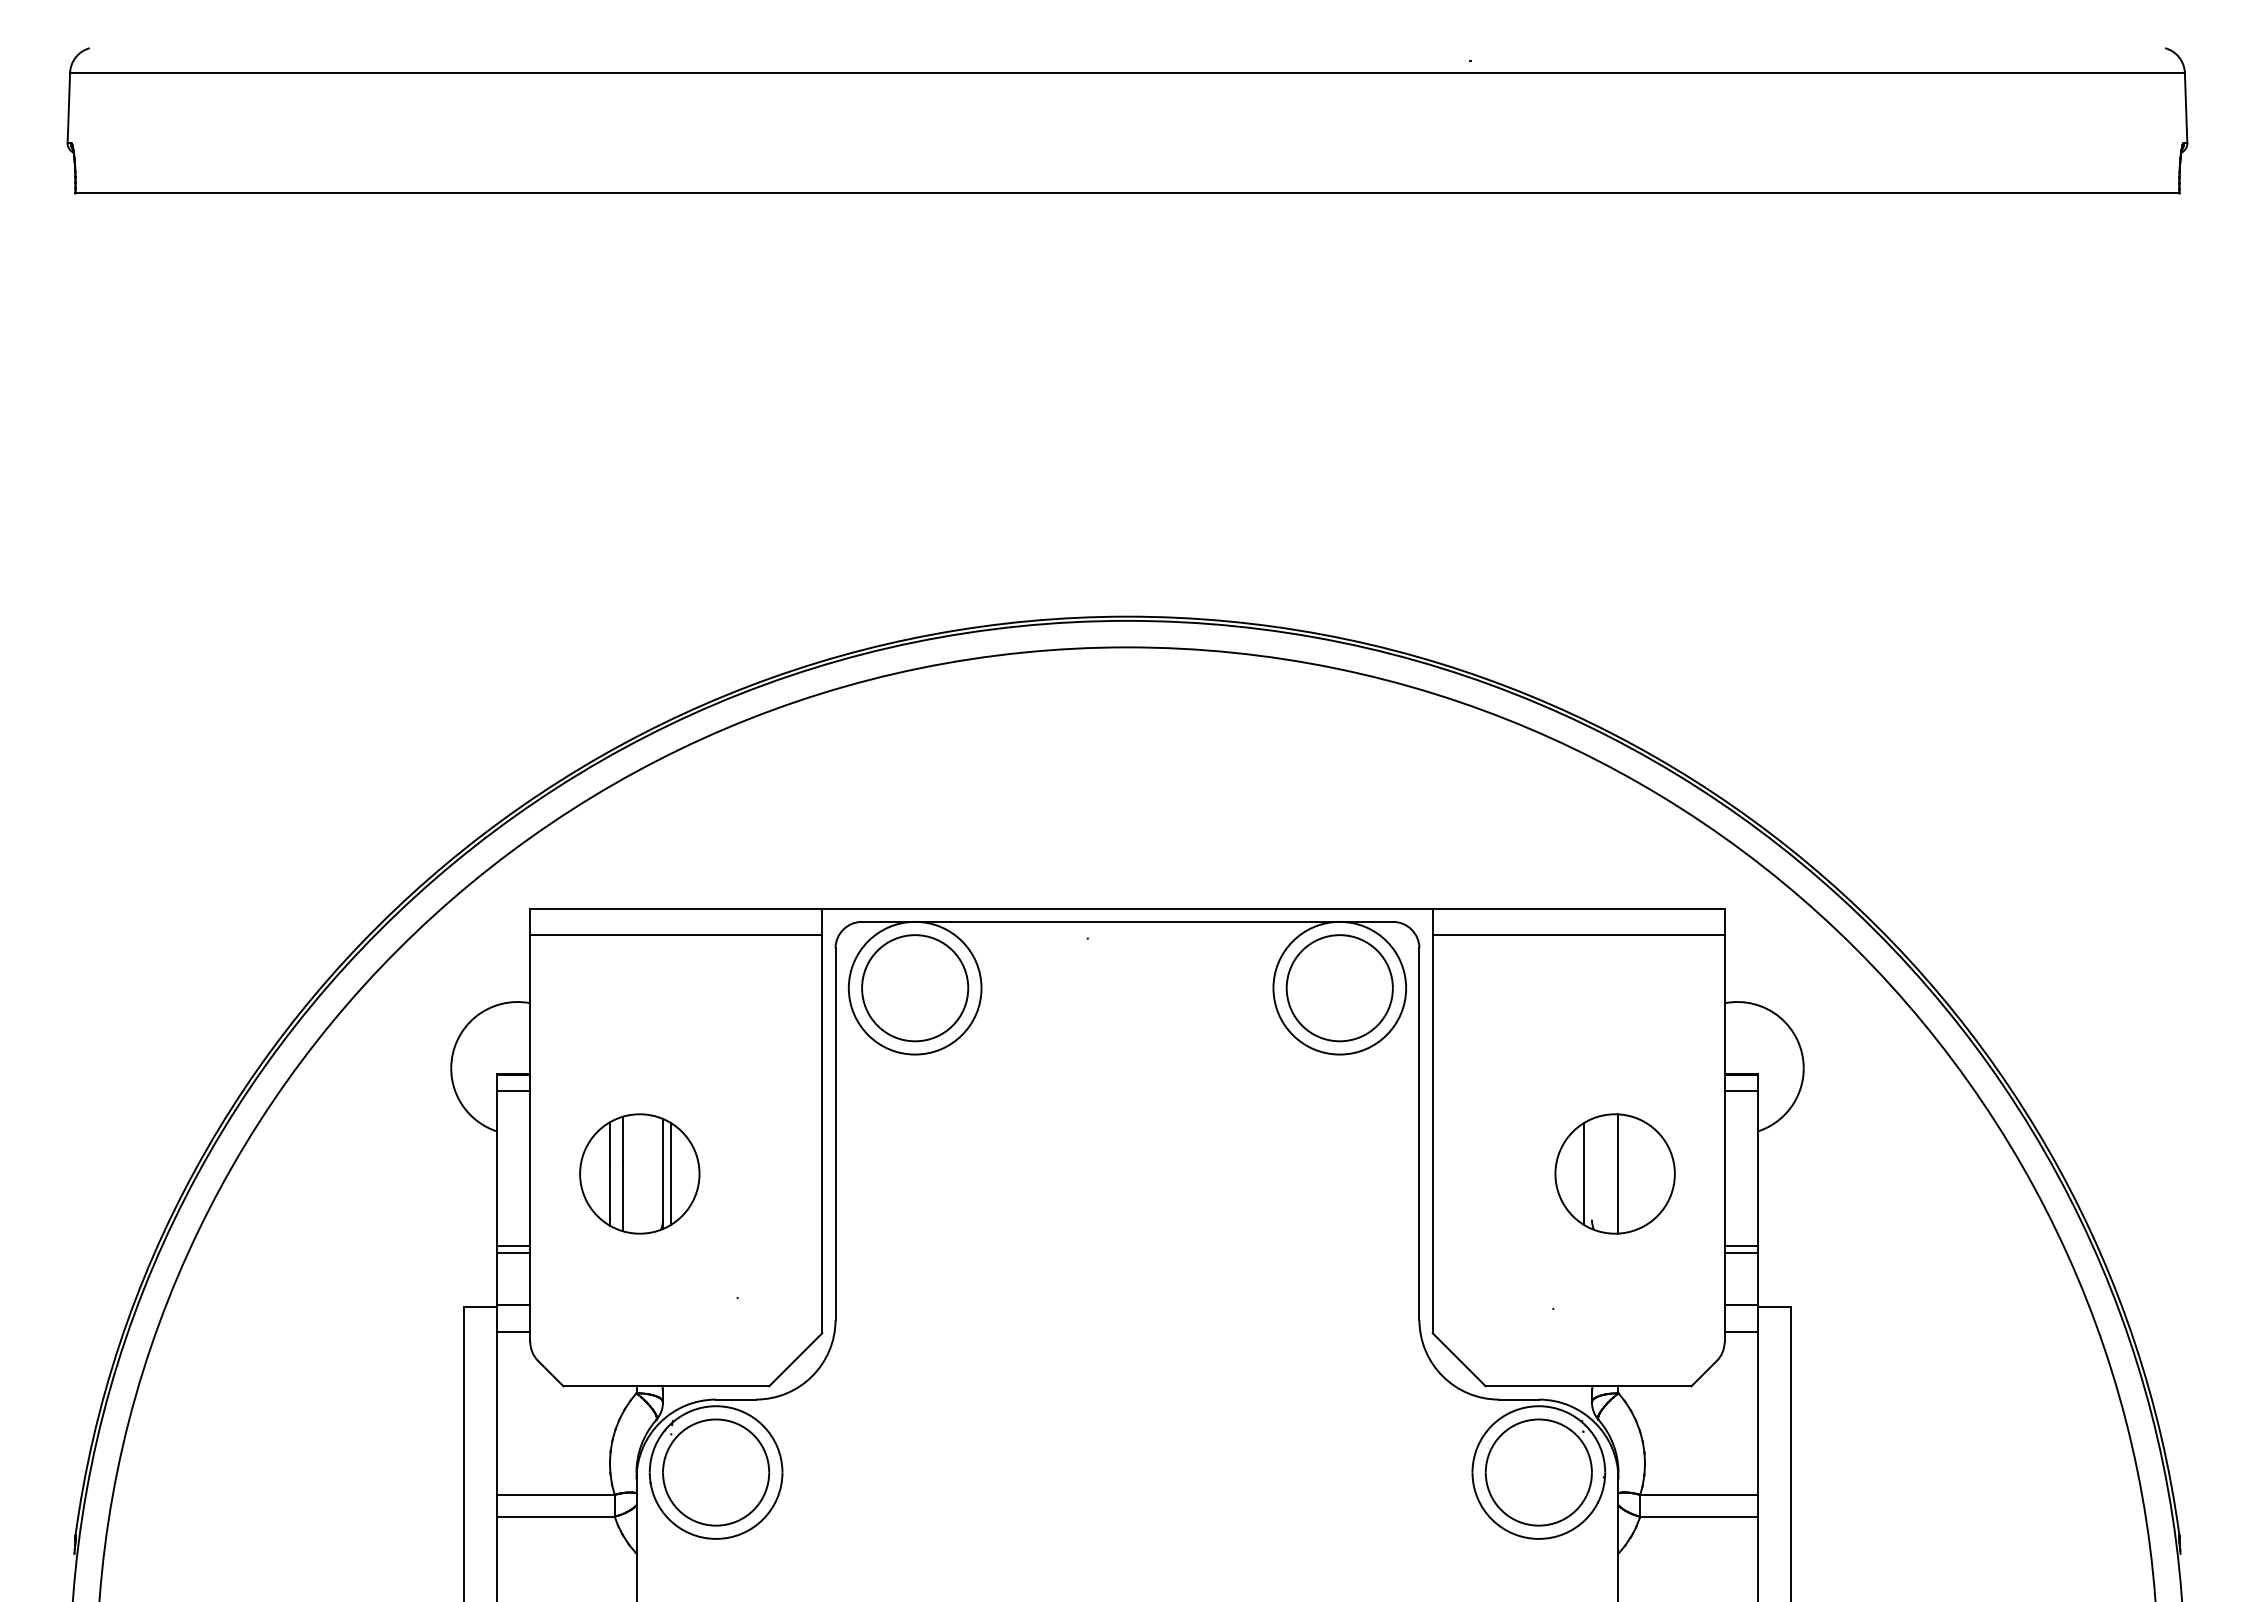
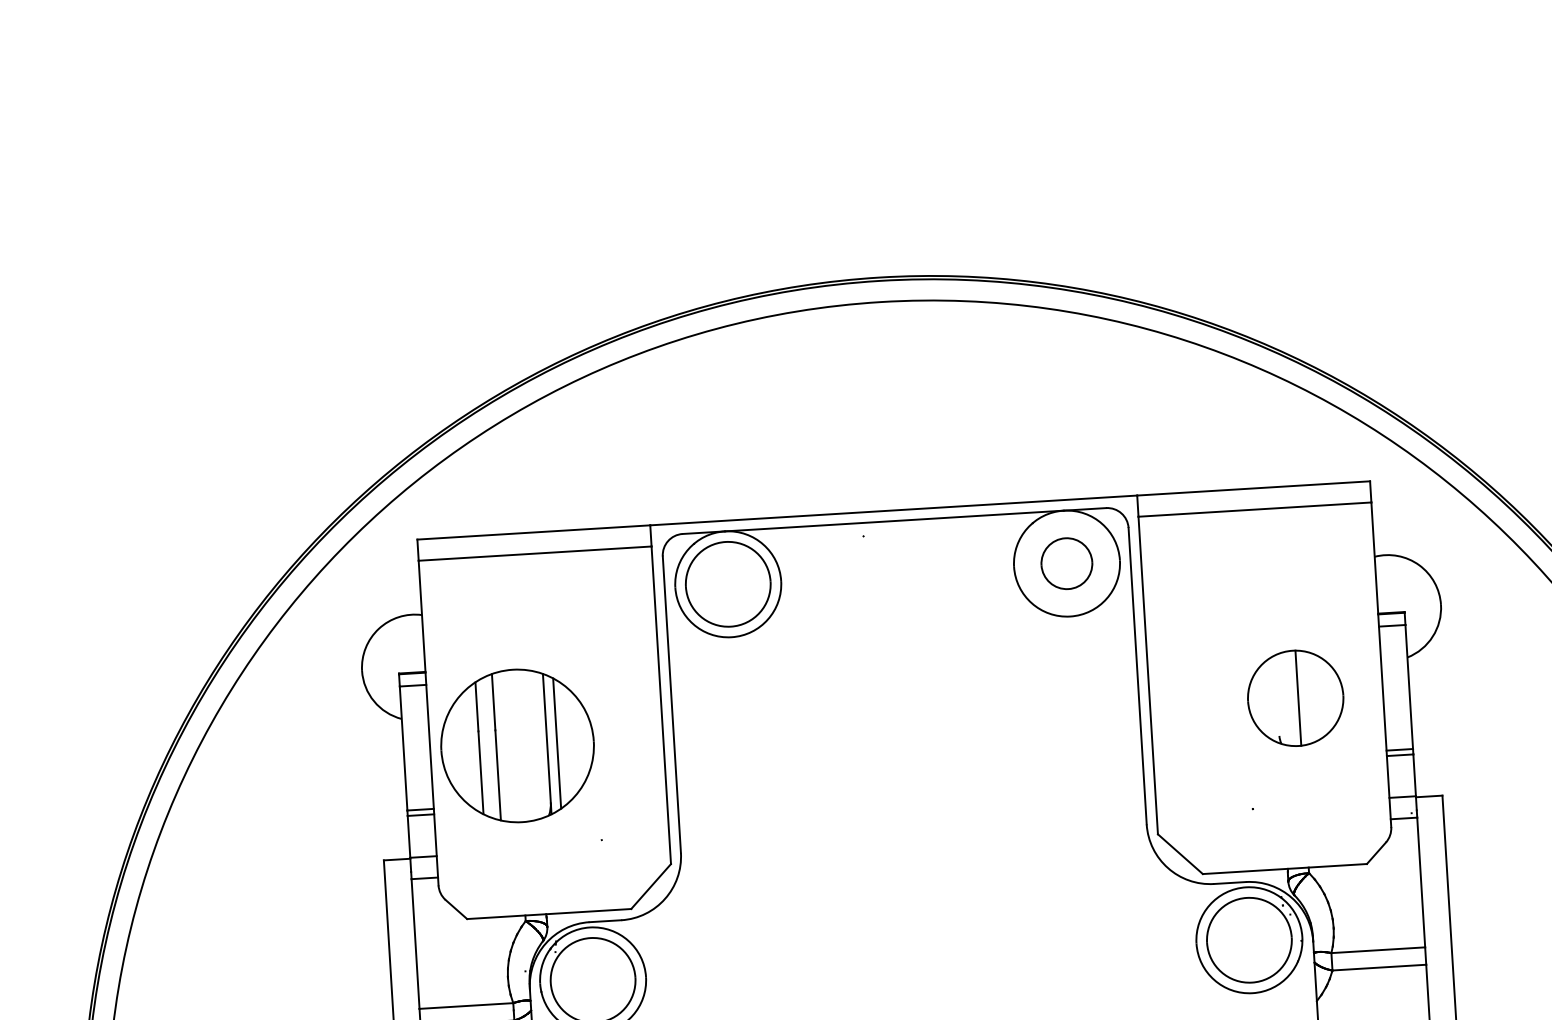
part: (1339, 988) -> (1066, 563), size x0.6
part: (639, 1173) -> (517, 745), size x1.6
line: (1584, 1173) -> (1271, 699), removed

